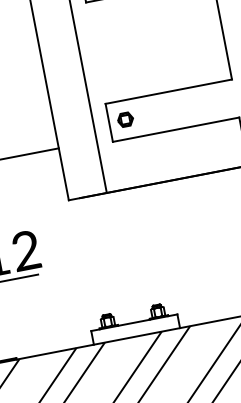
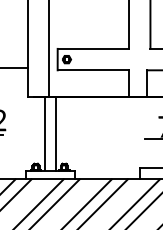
line: (132, 254) -> (56, 133), added
line: (111, 258) -> (44, 133), added

